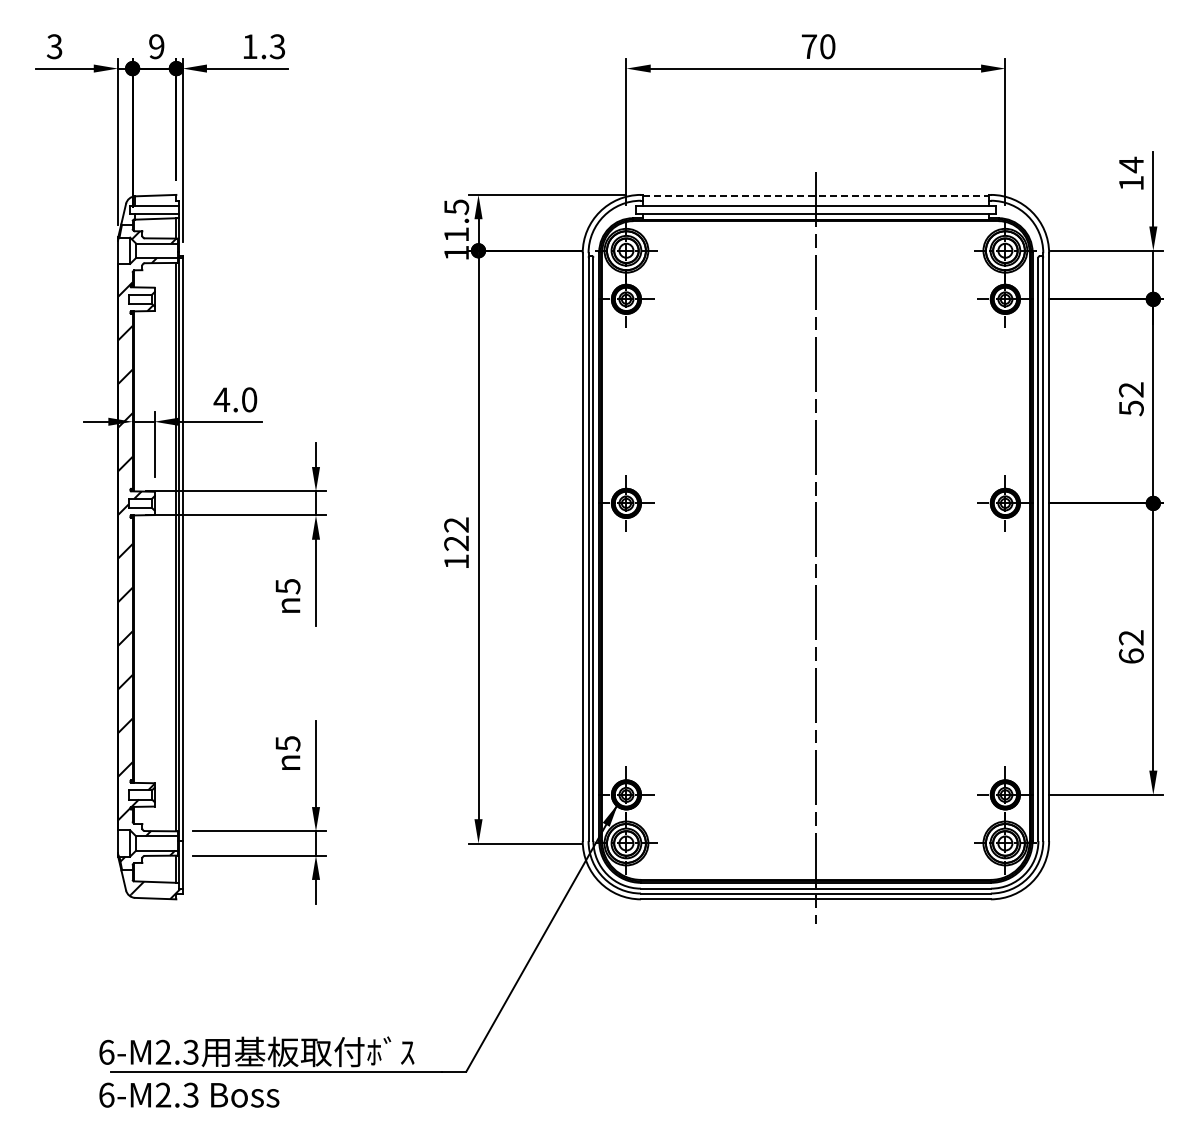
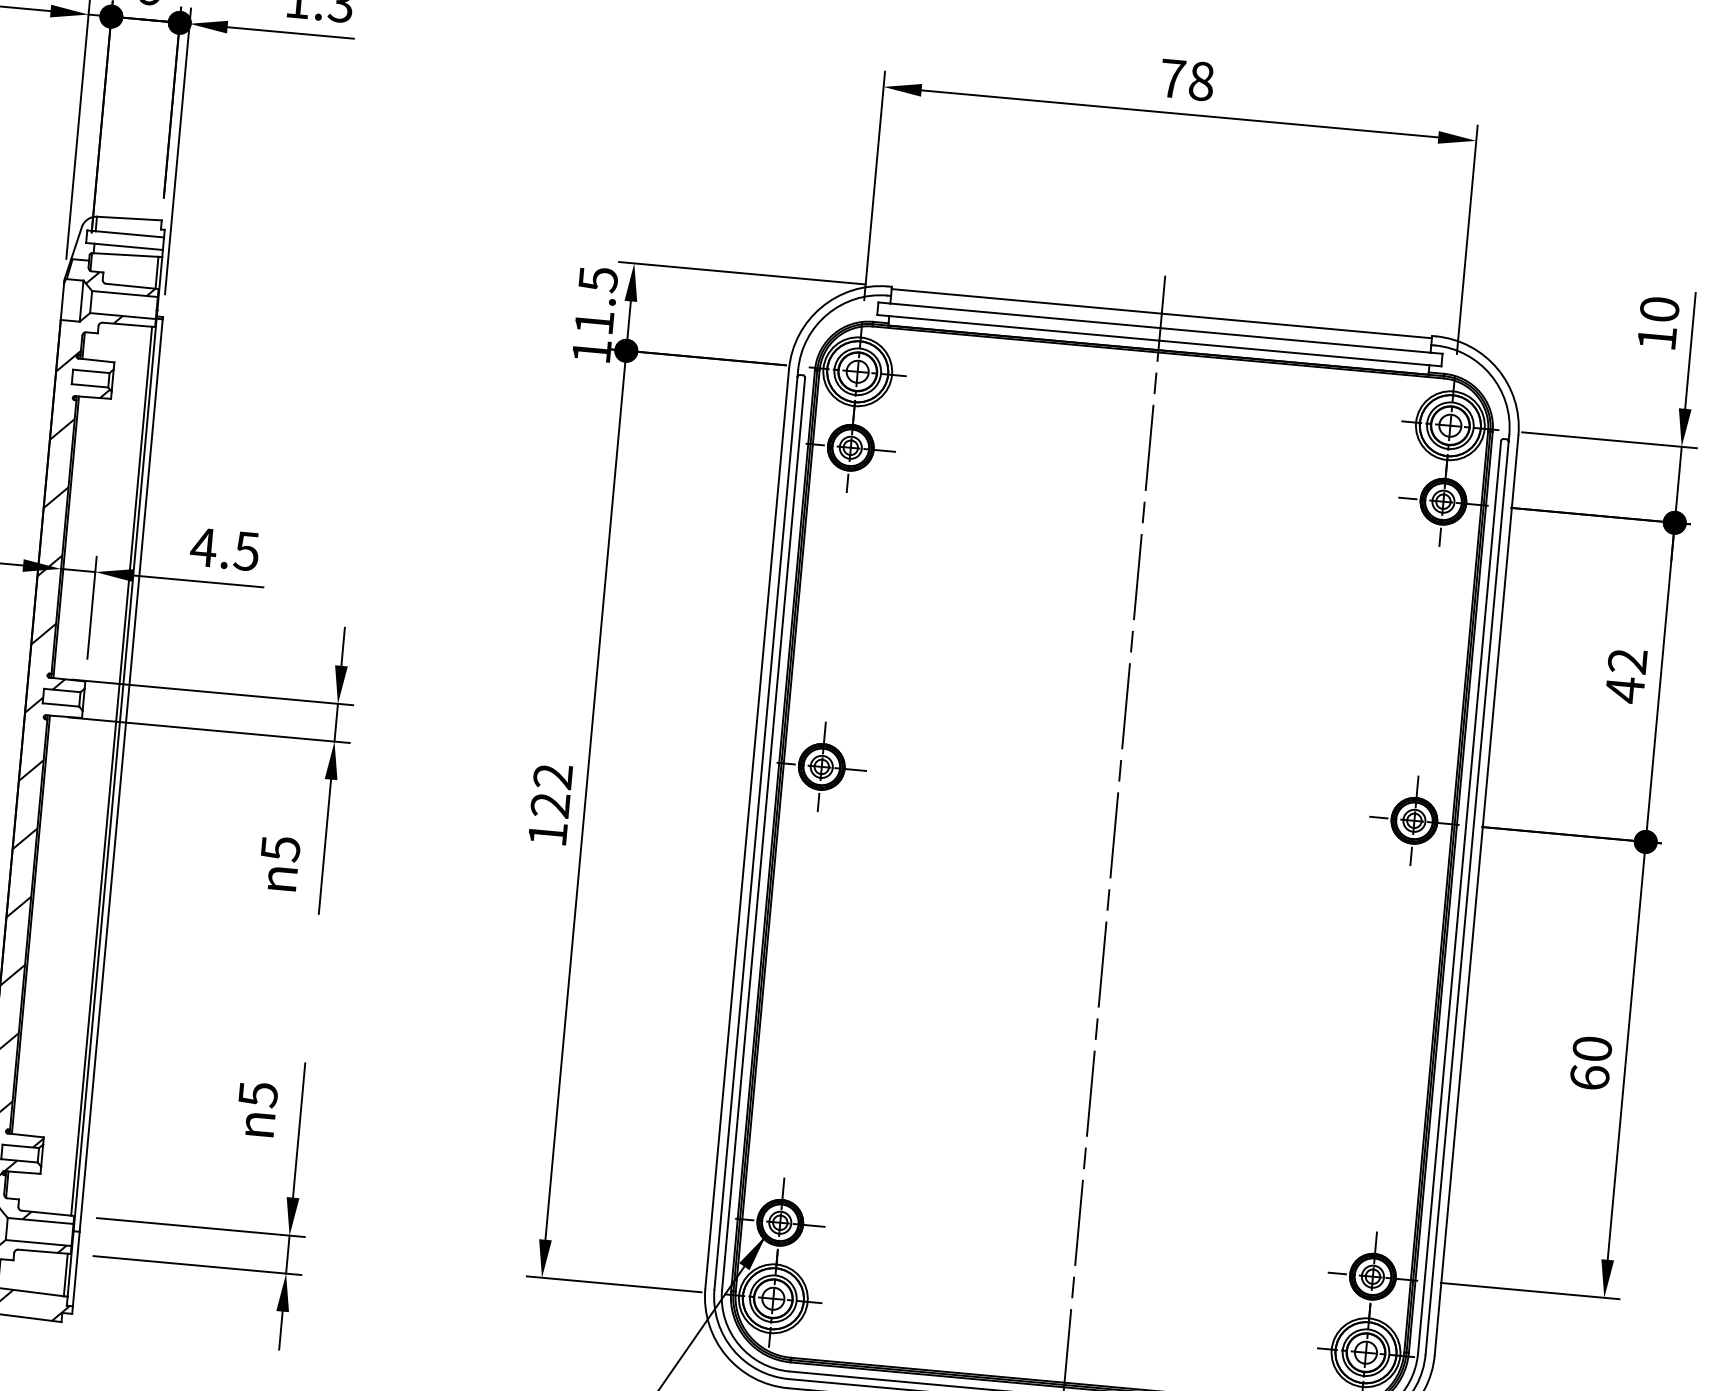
text: (827, 46) -> (1201, 80), 70 -> 78
text: (1130, 164) -> (1658, 308), 14 -> 10
line: (815, 196) -> (1161, 313), dashed -> solid
text: (249, 399) -> (247, 550), 4.0 -> 4.5
text: (1131, 408) -> (1625, 690), 52 -> 42
text: (1131, 637) -> (1592, 1048), 62 -> 60

